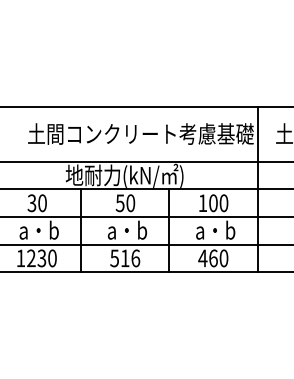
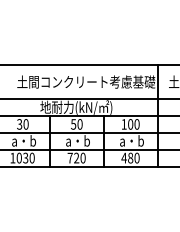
text: (30, 257) -> (18, 157), 1230 -> 1030
text: (124, 257) -> (76, 157), 516 -> 720
text: (213, 257) -> (130, 157), 460 -> 480

